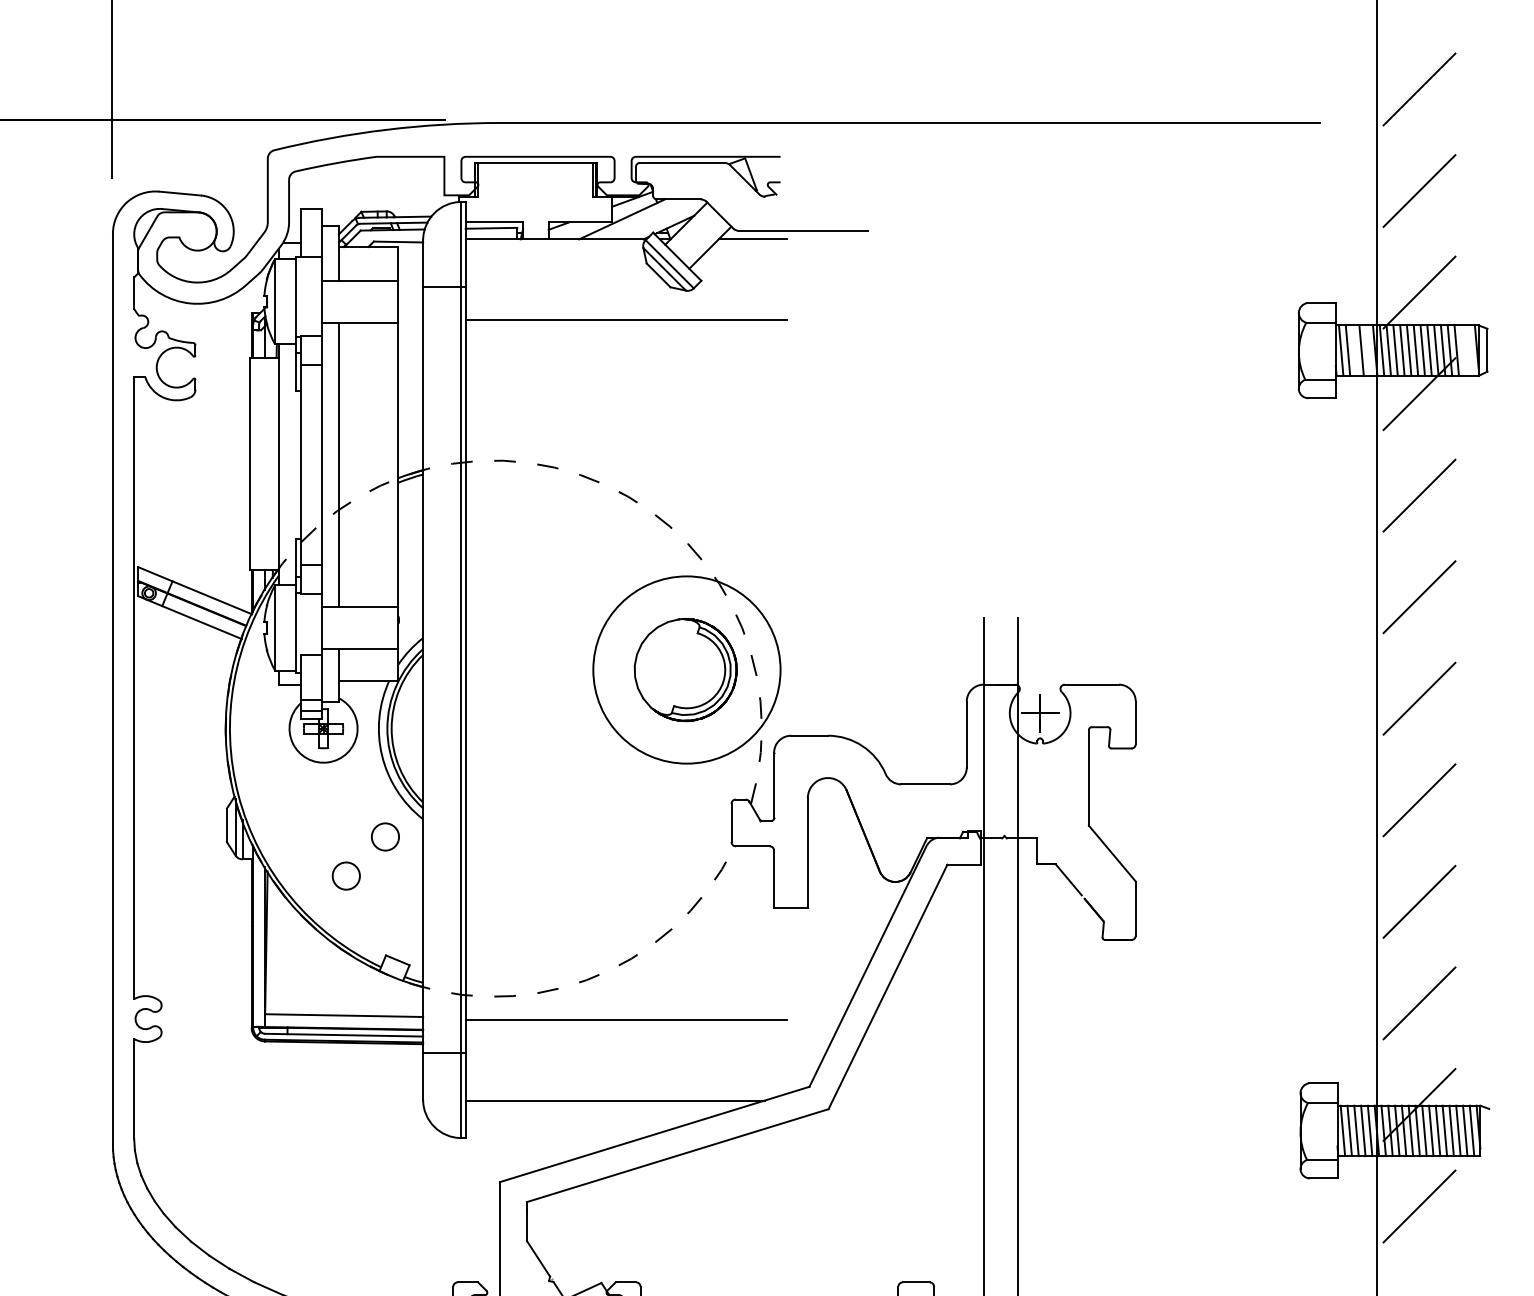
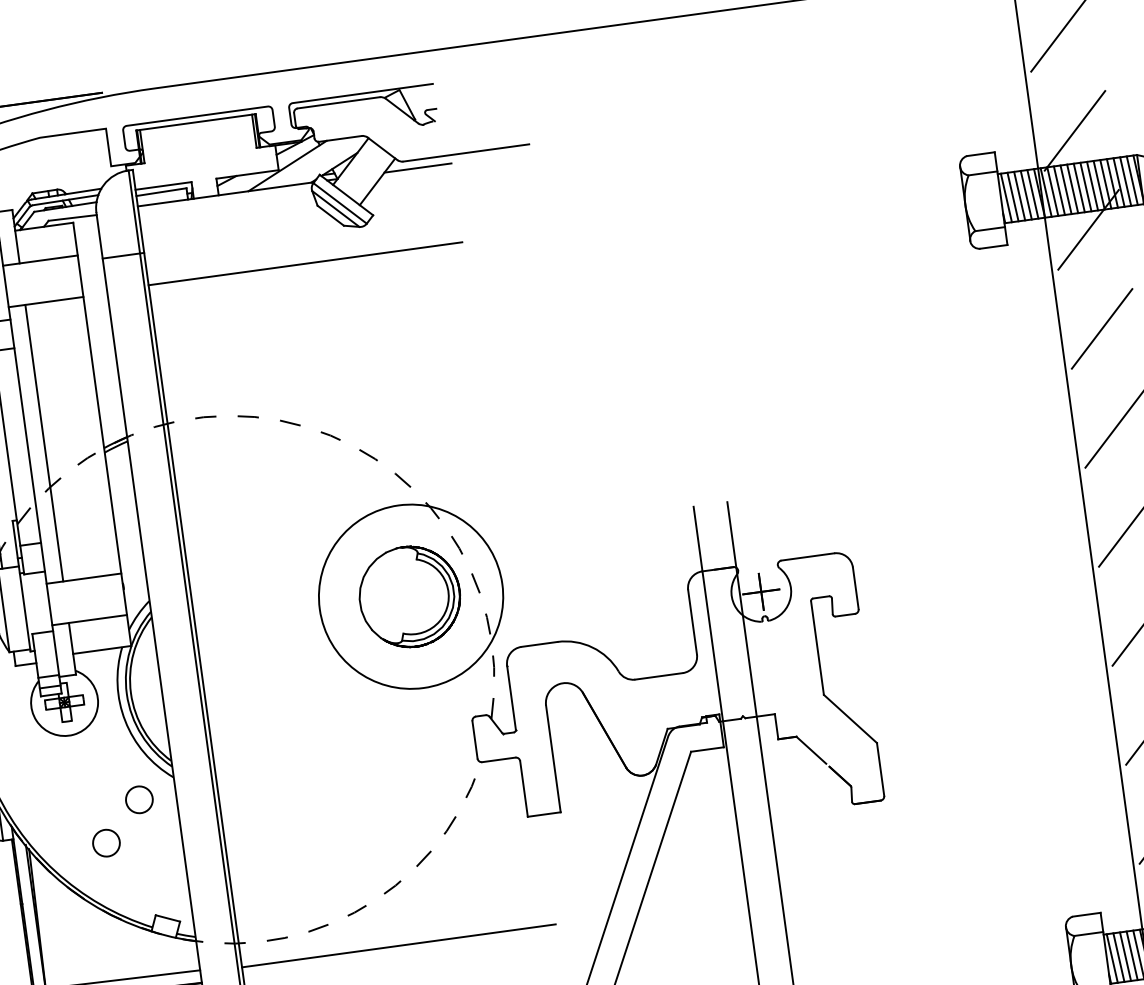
line: (1354, 350) -> (1019, 196), added
line: (1368, 350) -> (1032, 194), added
line: (1463, 350) -> (1125, 181), added
line: (1470, 350) -> (1132, 180), added

